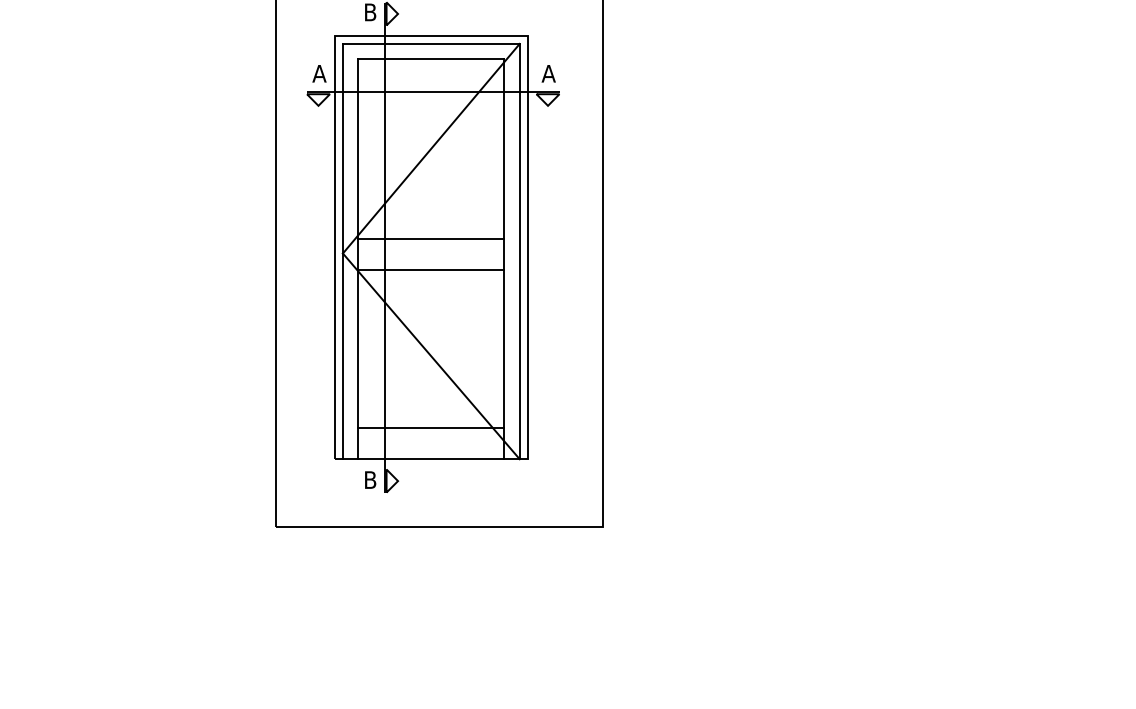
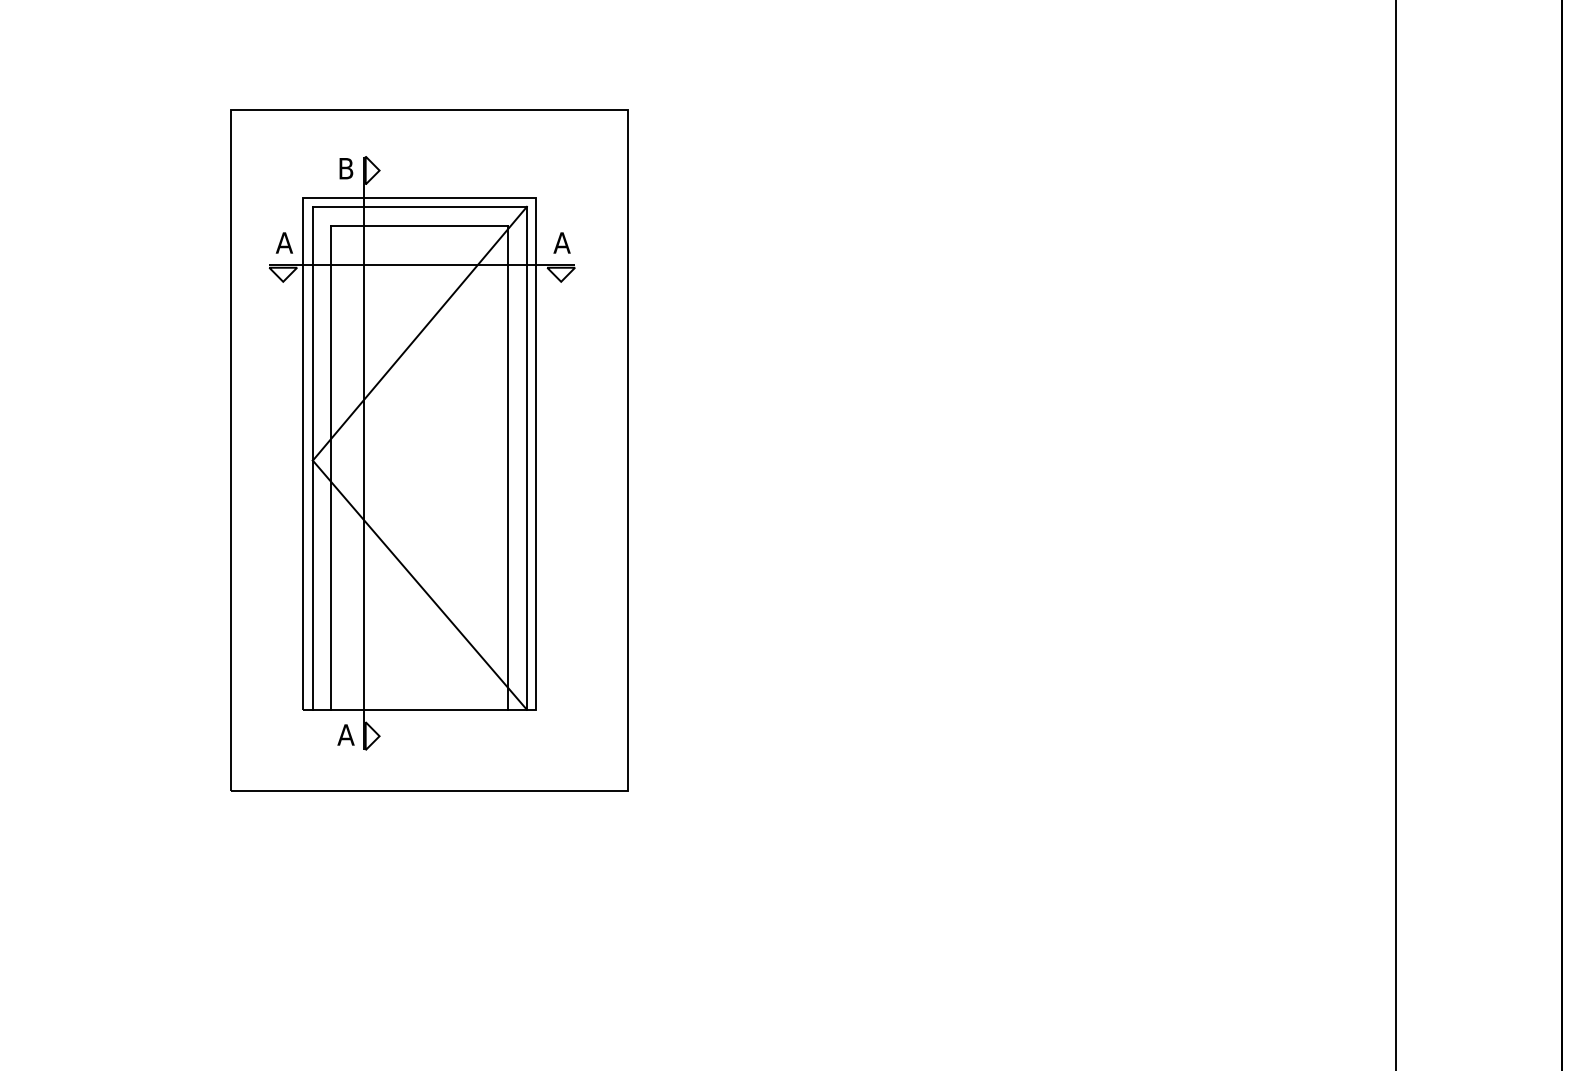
line: (431, 239) -> (419, 443), removed
line: (431, 269) -> (419, 480), removed
line: (431, 428) -> (419, 672), removed
text: (369, 479) -> (345, 734), B -> A

